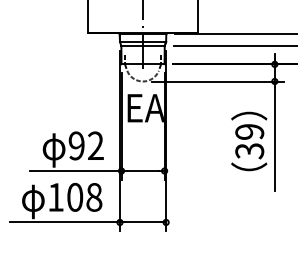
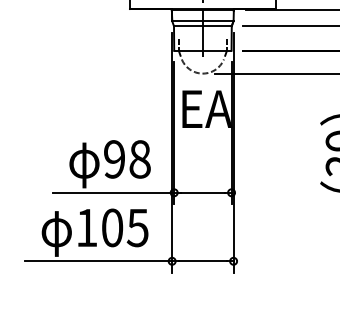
text: (95, 145) -> (139, 158), 92 -> 98
text: (94, 197) -> (138, 228), 108 -> 105

